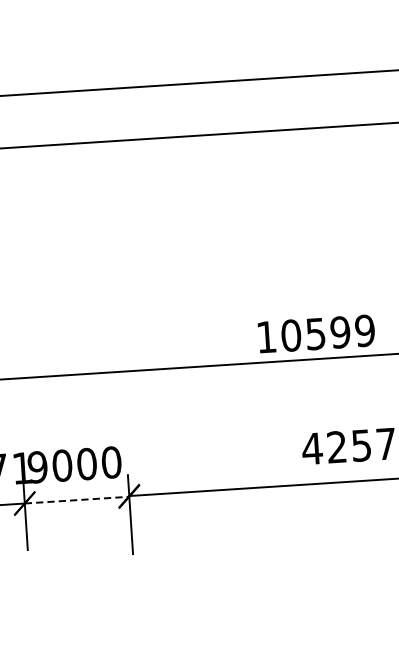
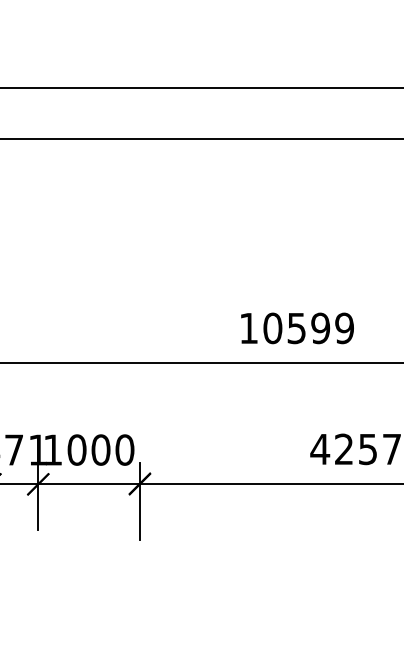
text: (316, 334) -> (297, 328), moved
text: (37, 466) -> (52, 449), 9000 -> 1000
line: (77, 500) -> (89, 484), dashed -> solid

